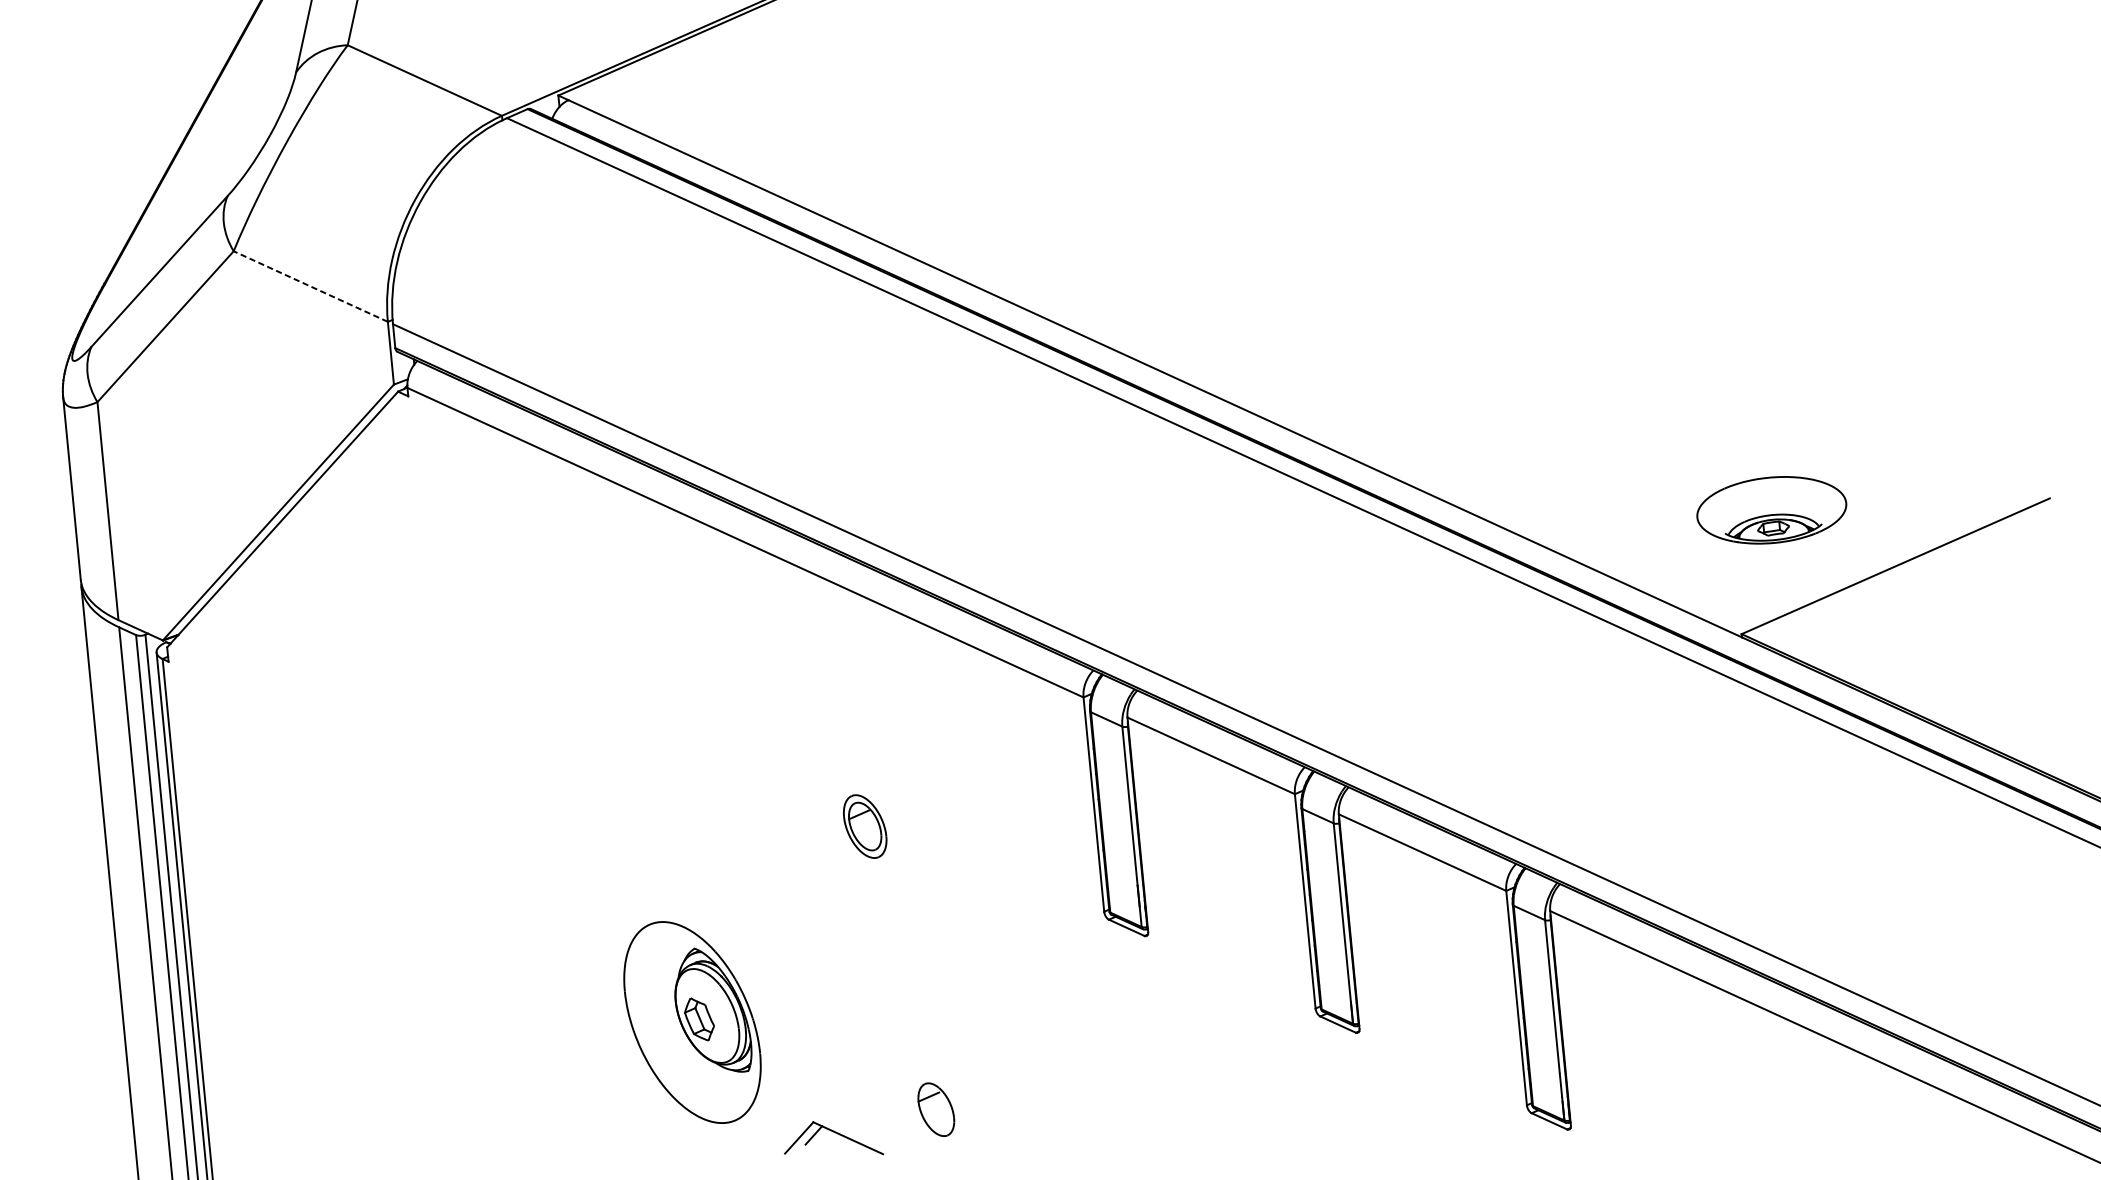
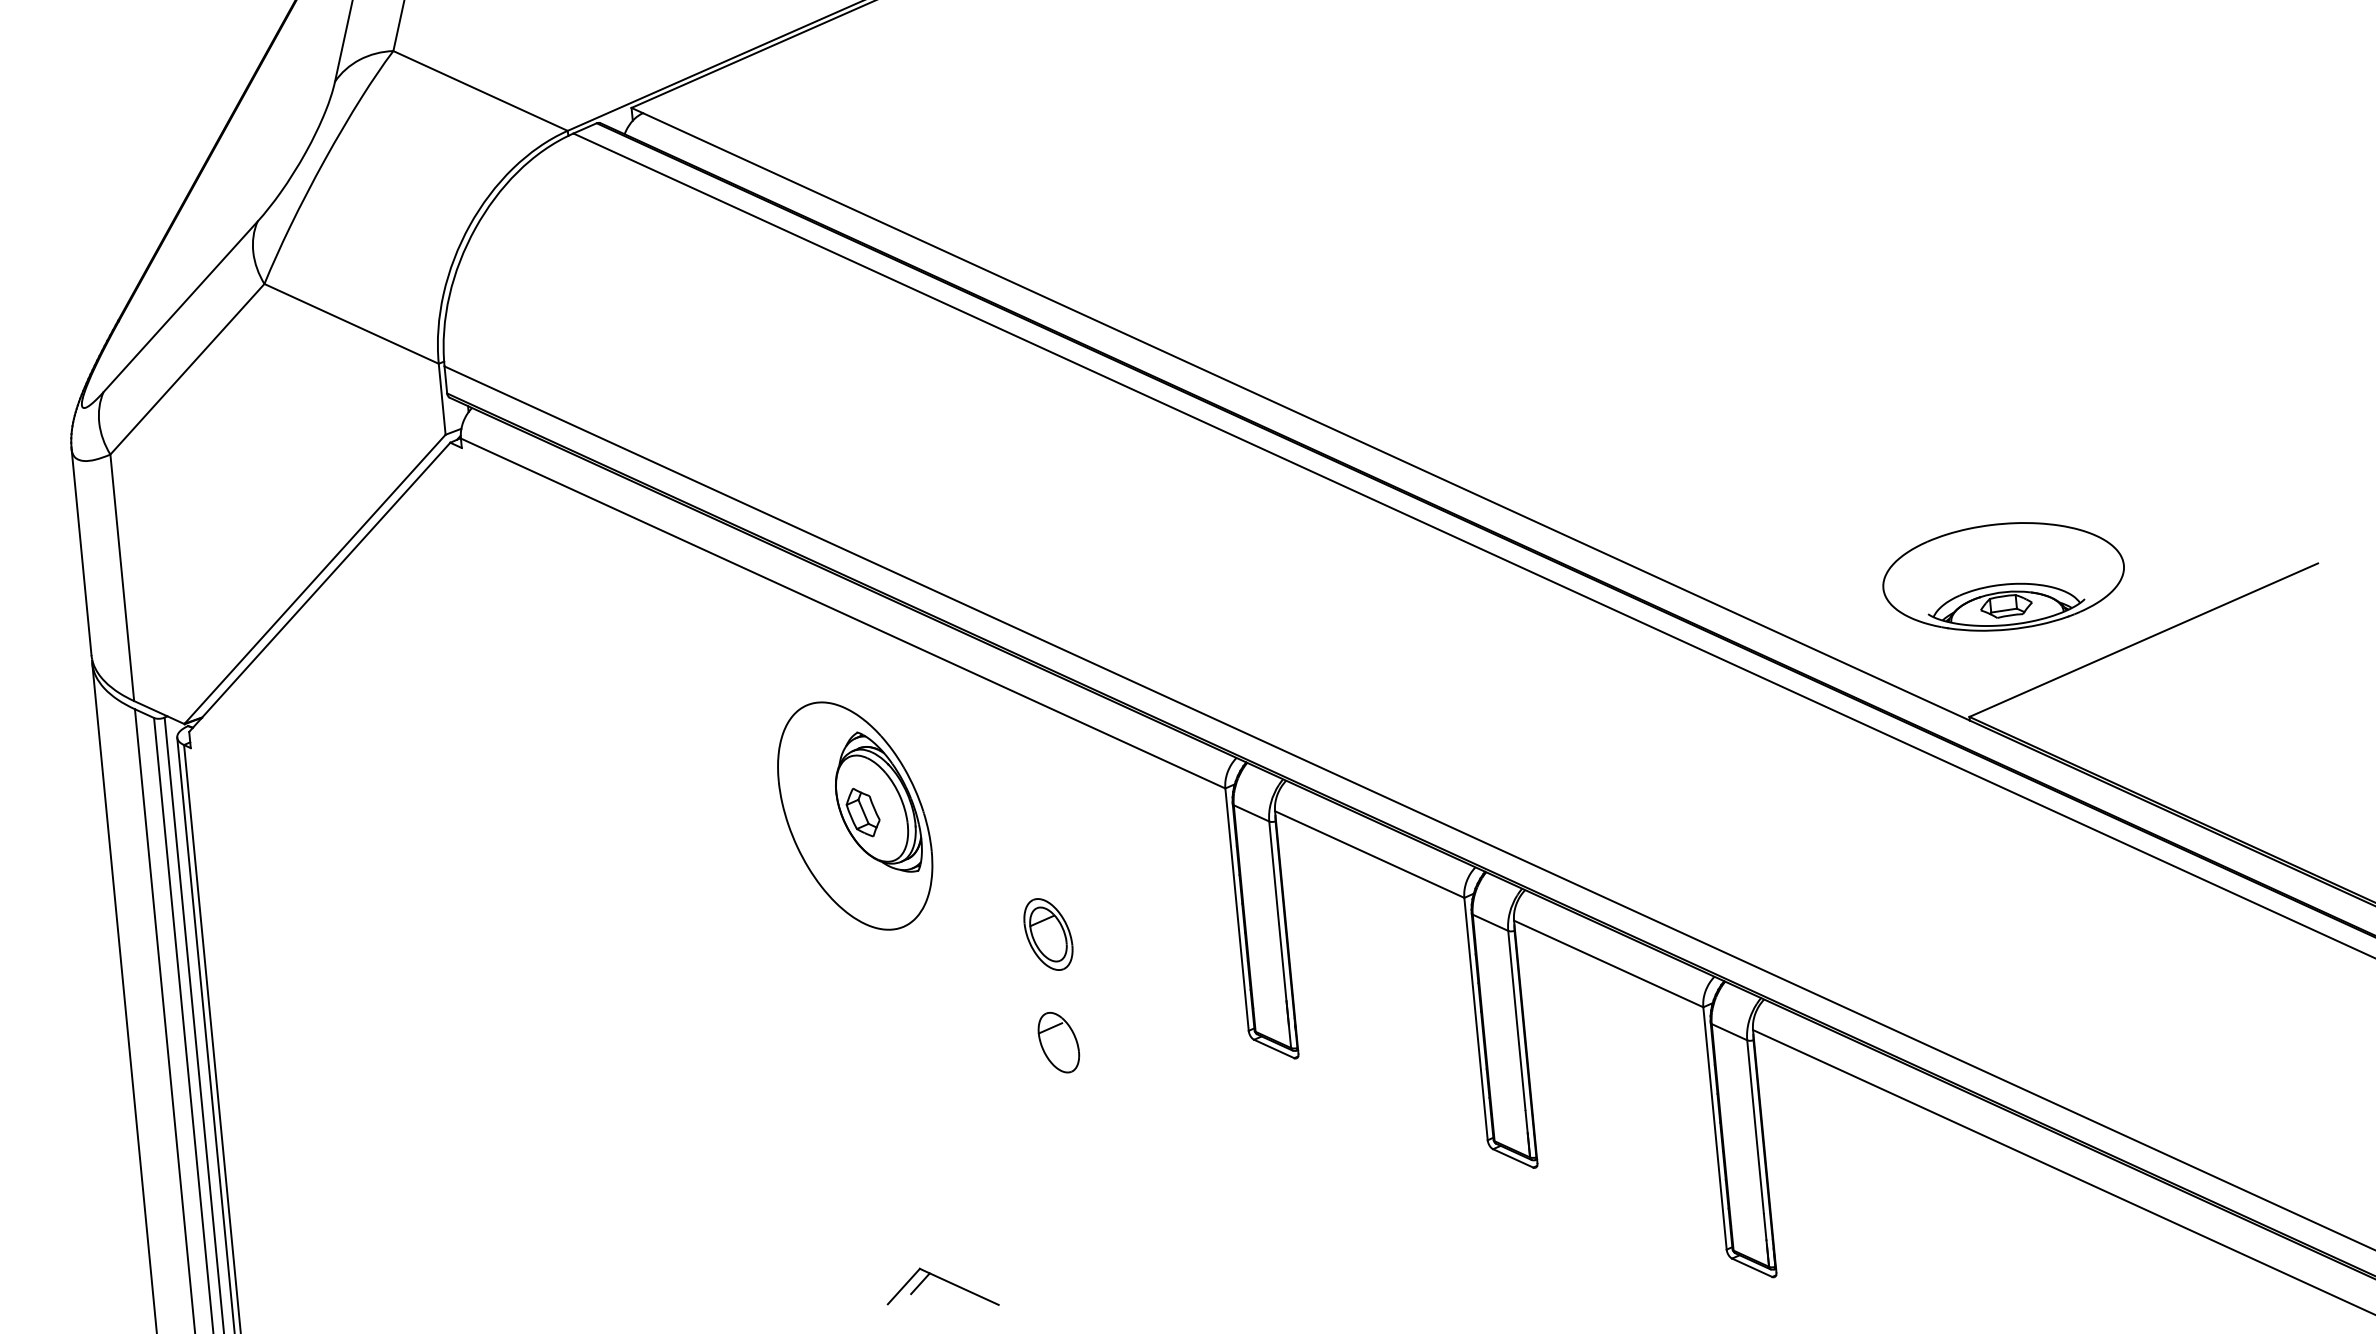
line: (310, 286) -> (351, 323), dashed -> solid
part: (1771, 509) -> (2003, 576), size x1.43
part: (865, 826) -> (1048, 934), moved
part: (692, 1022) -> (855, 815), moved
part: (935, 1109) -> (1058, 1042), moved

